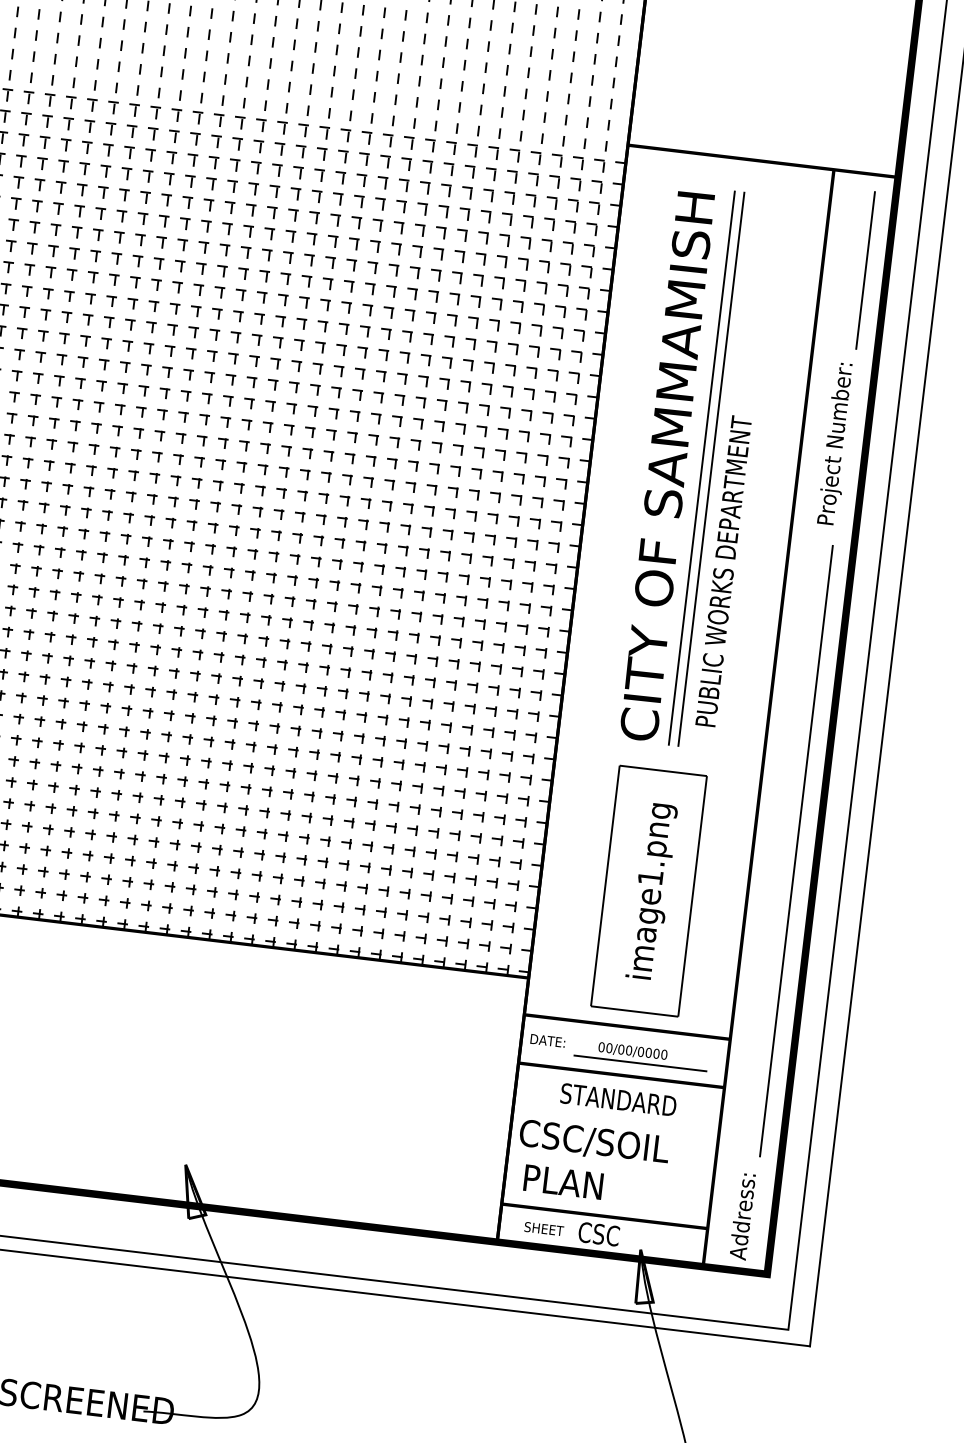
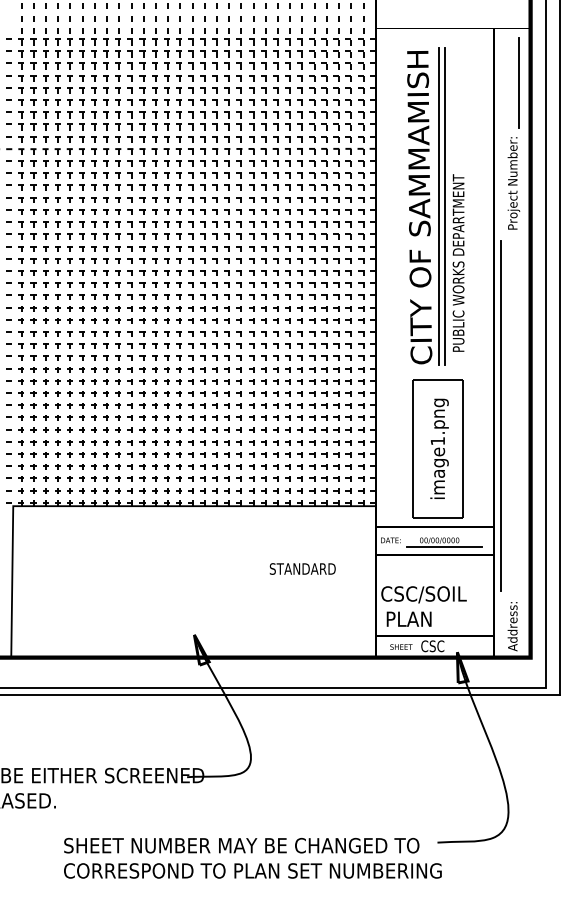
line: (796, 849) -> (500, 415), moved
text: (618, 1098) -> (302, 568), moved

